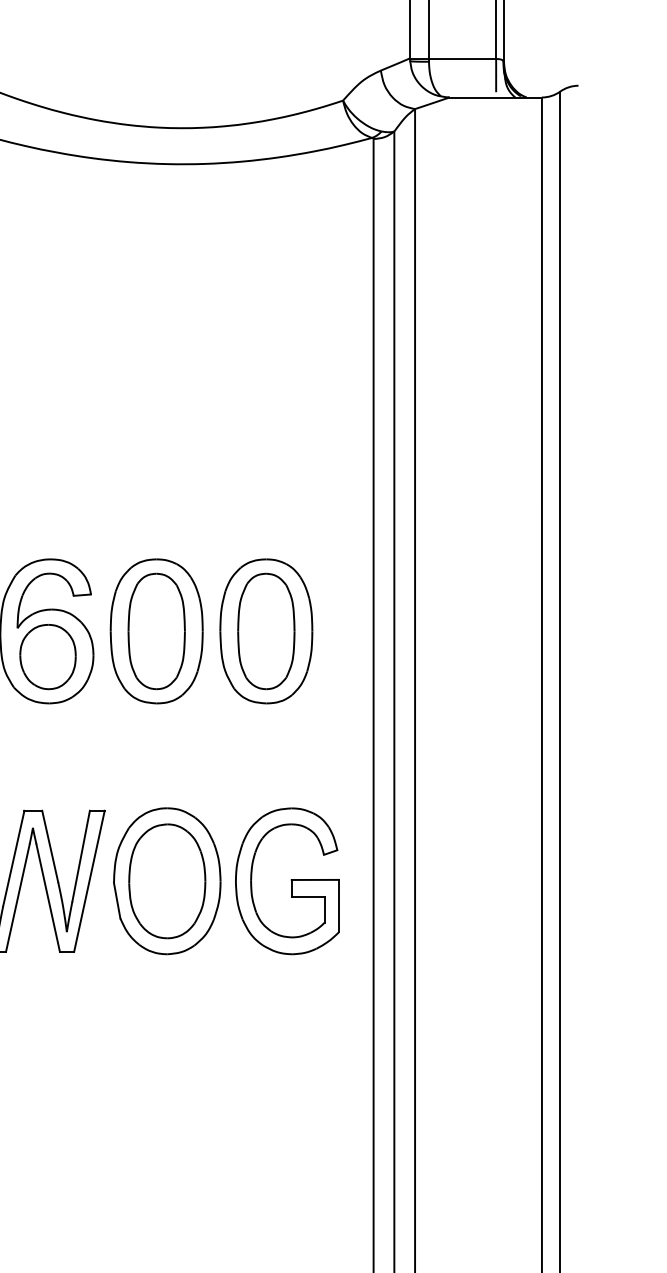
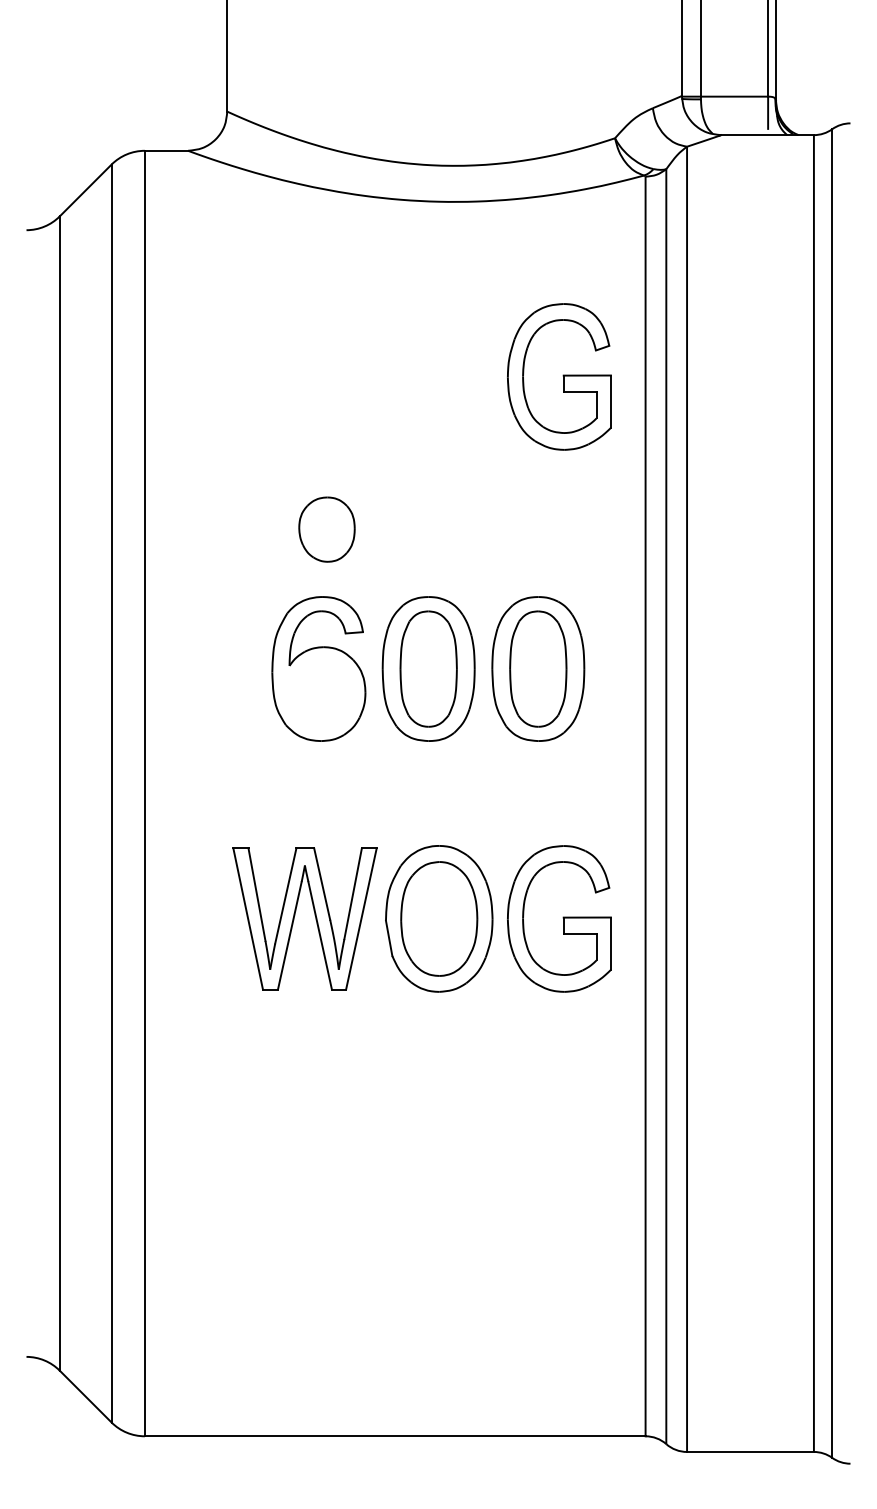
part: (287, 338) -> (559, 376), added
part: (47, 656) -> (326, 529), moved

